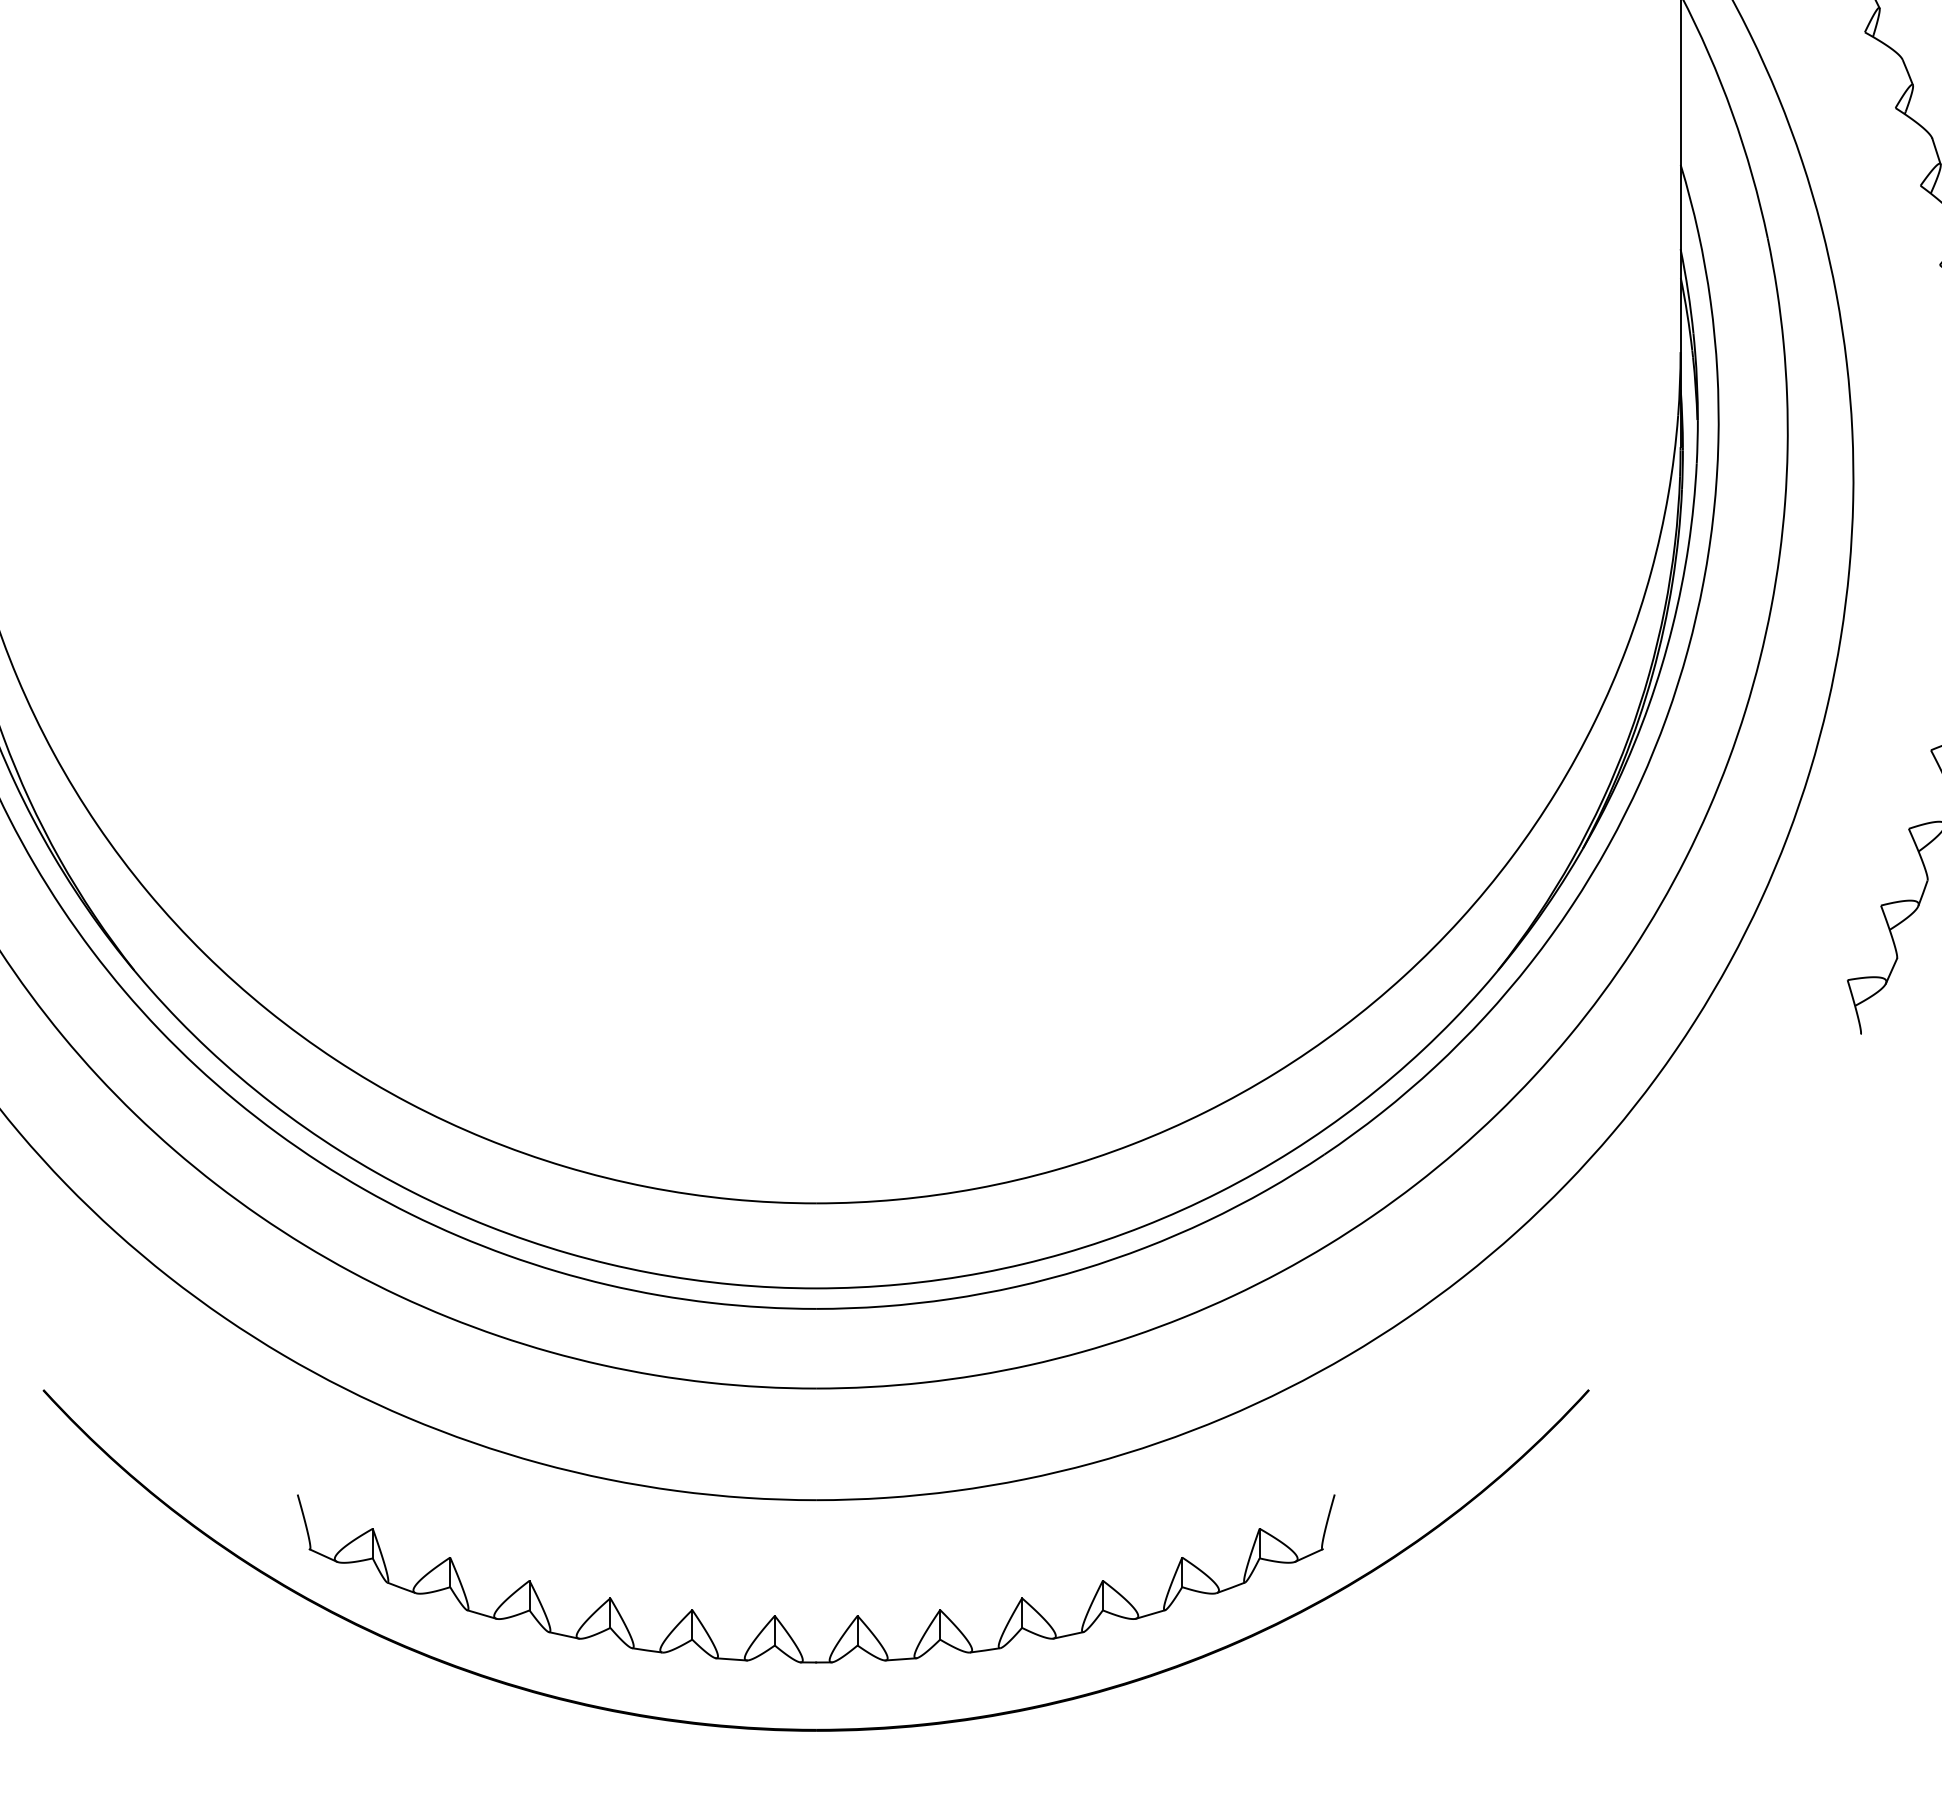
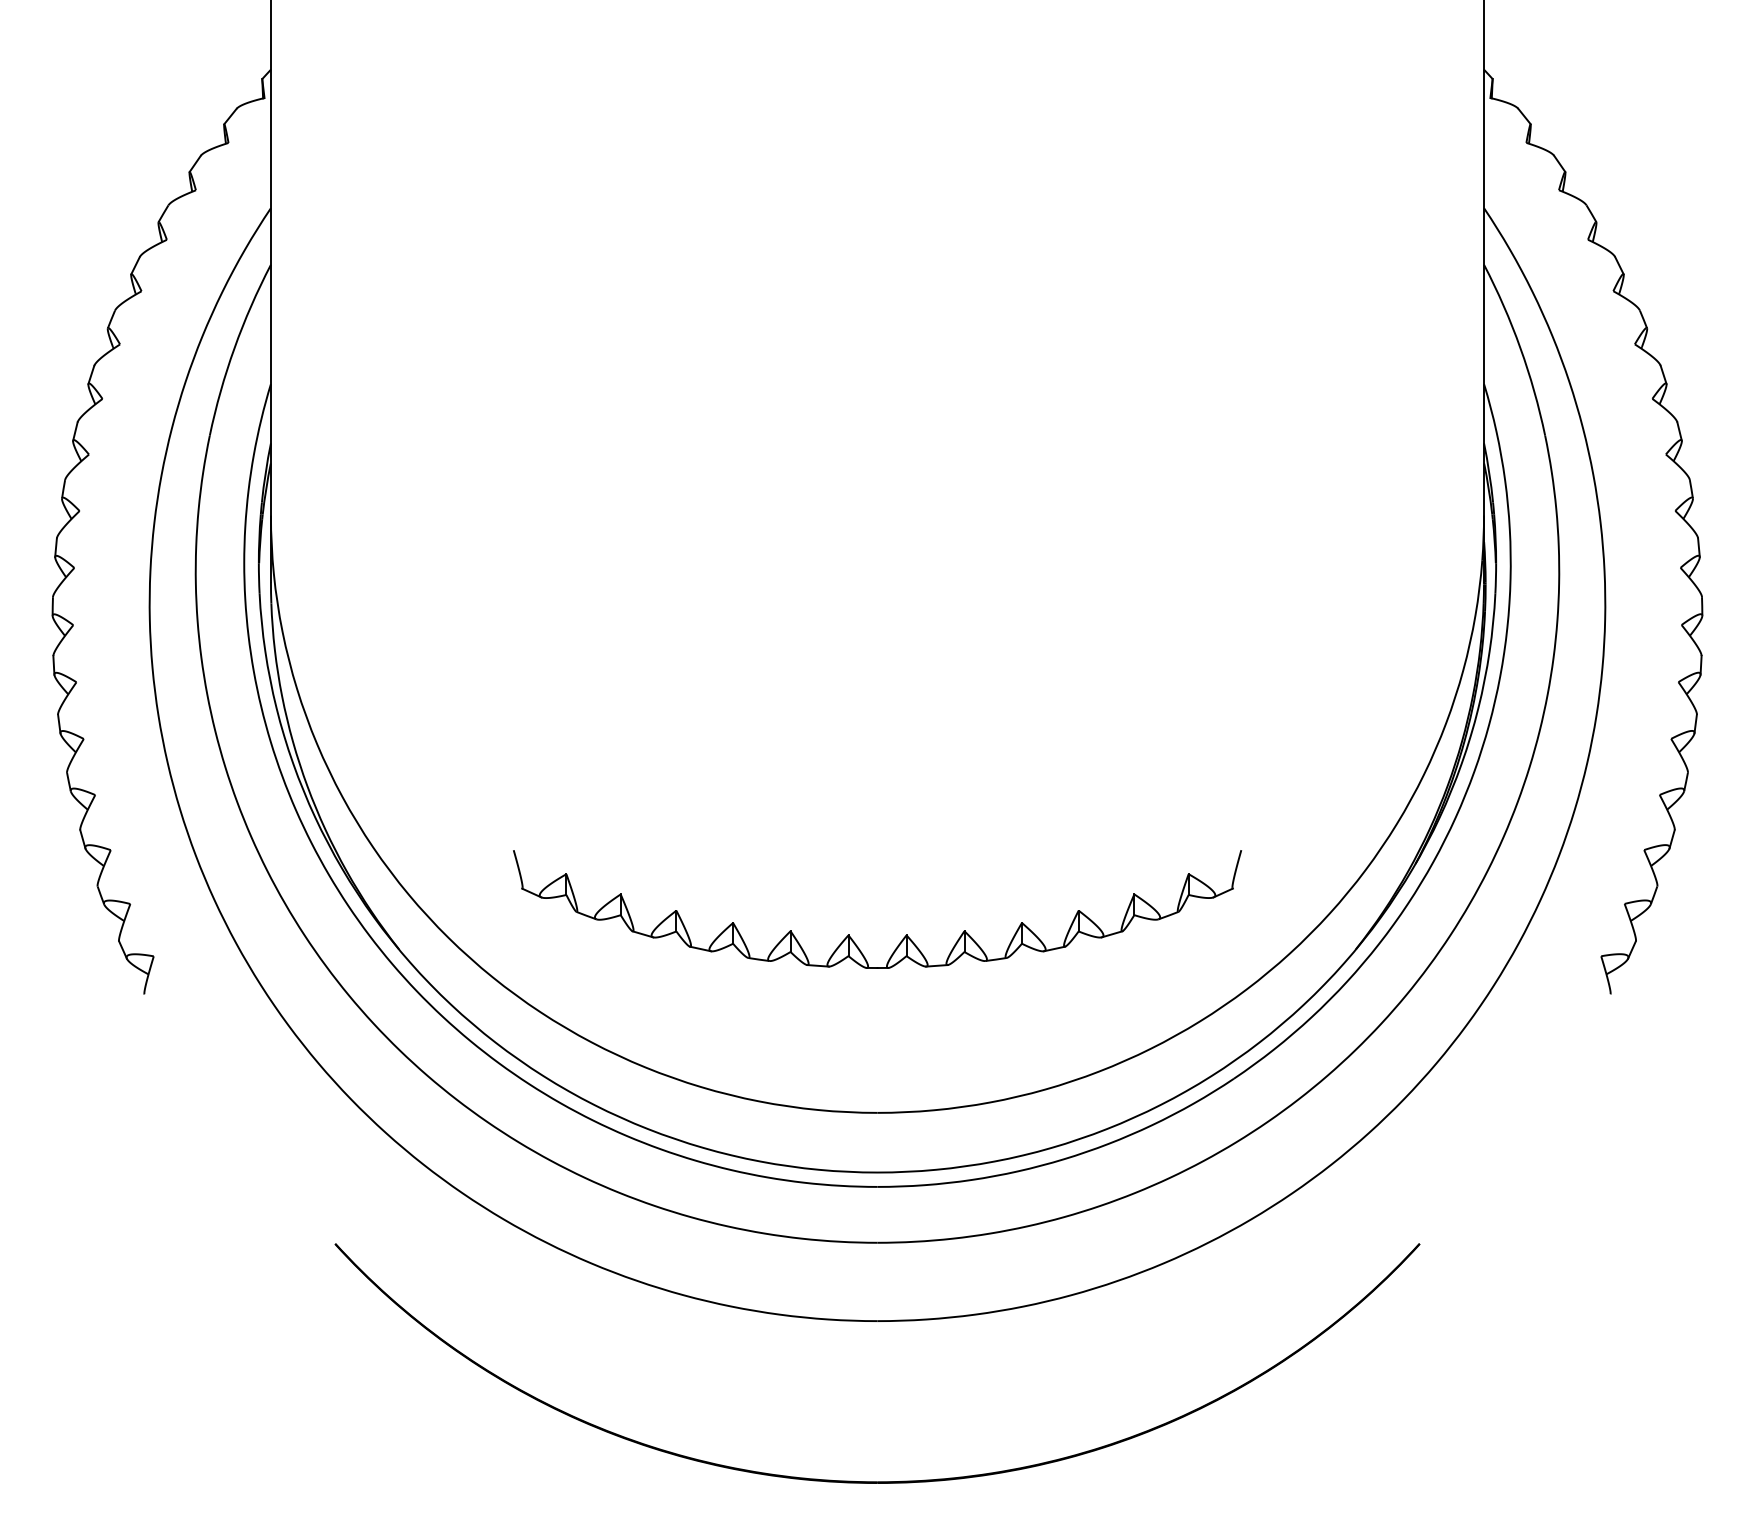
part: (776, 1614) -> (849, 934), moved

